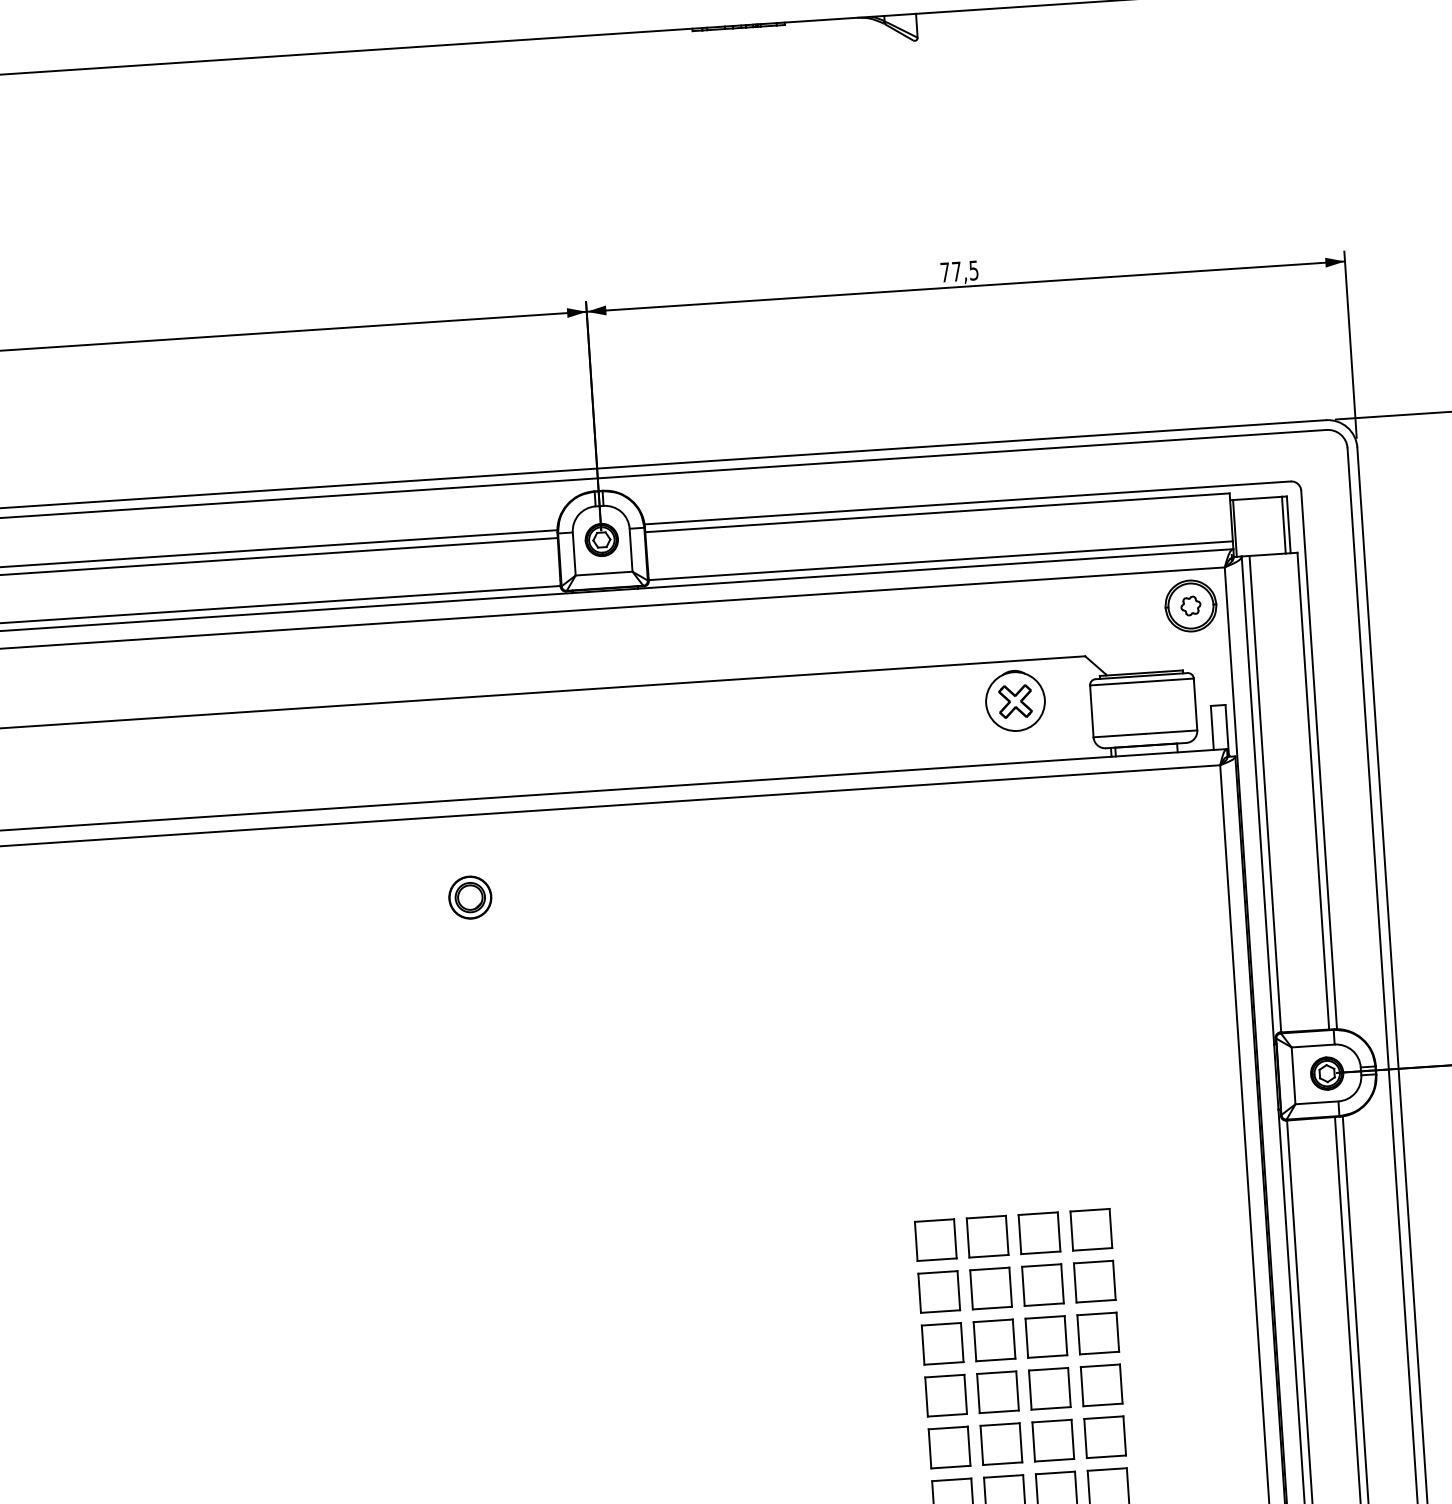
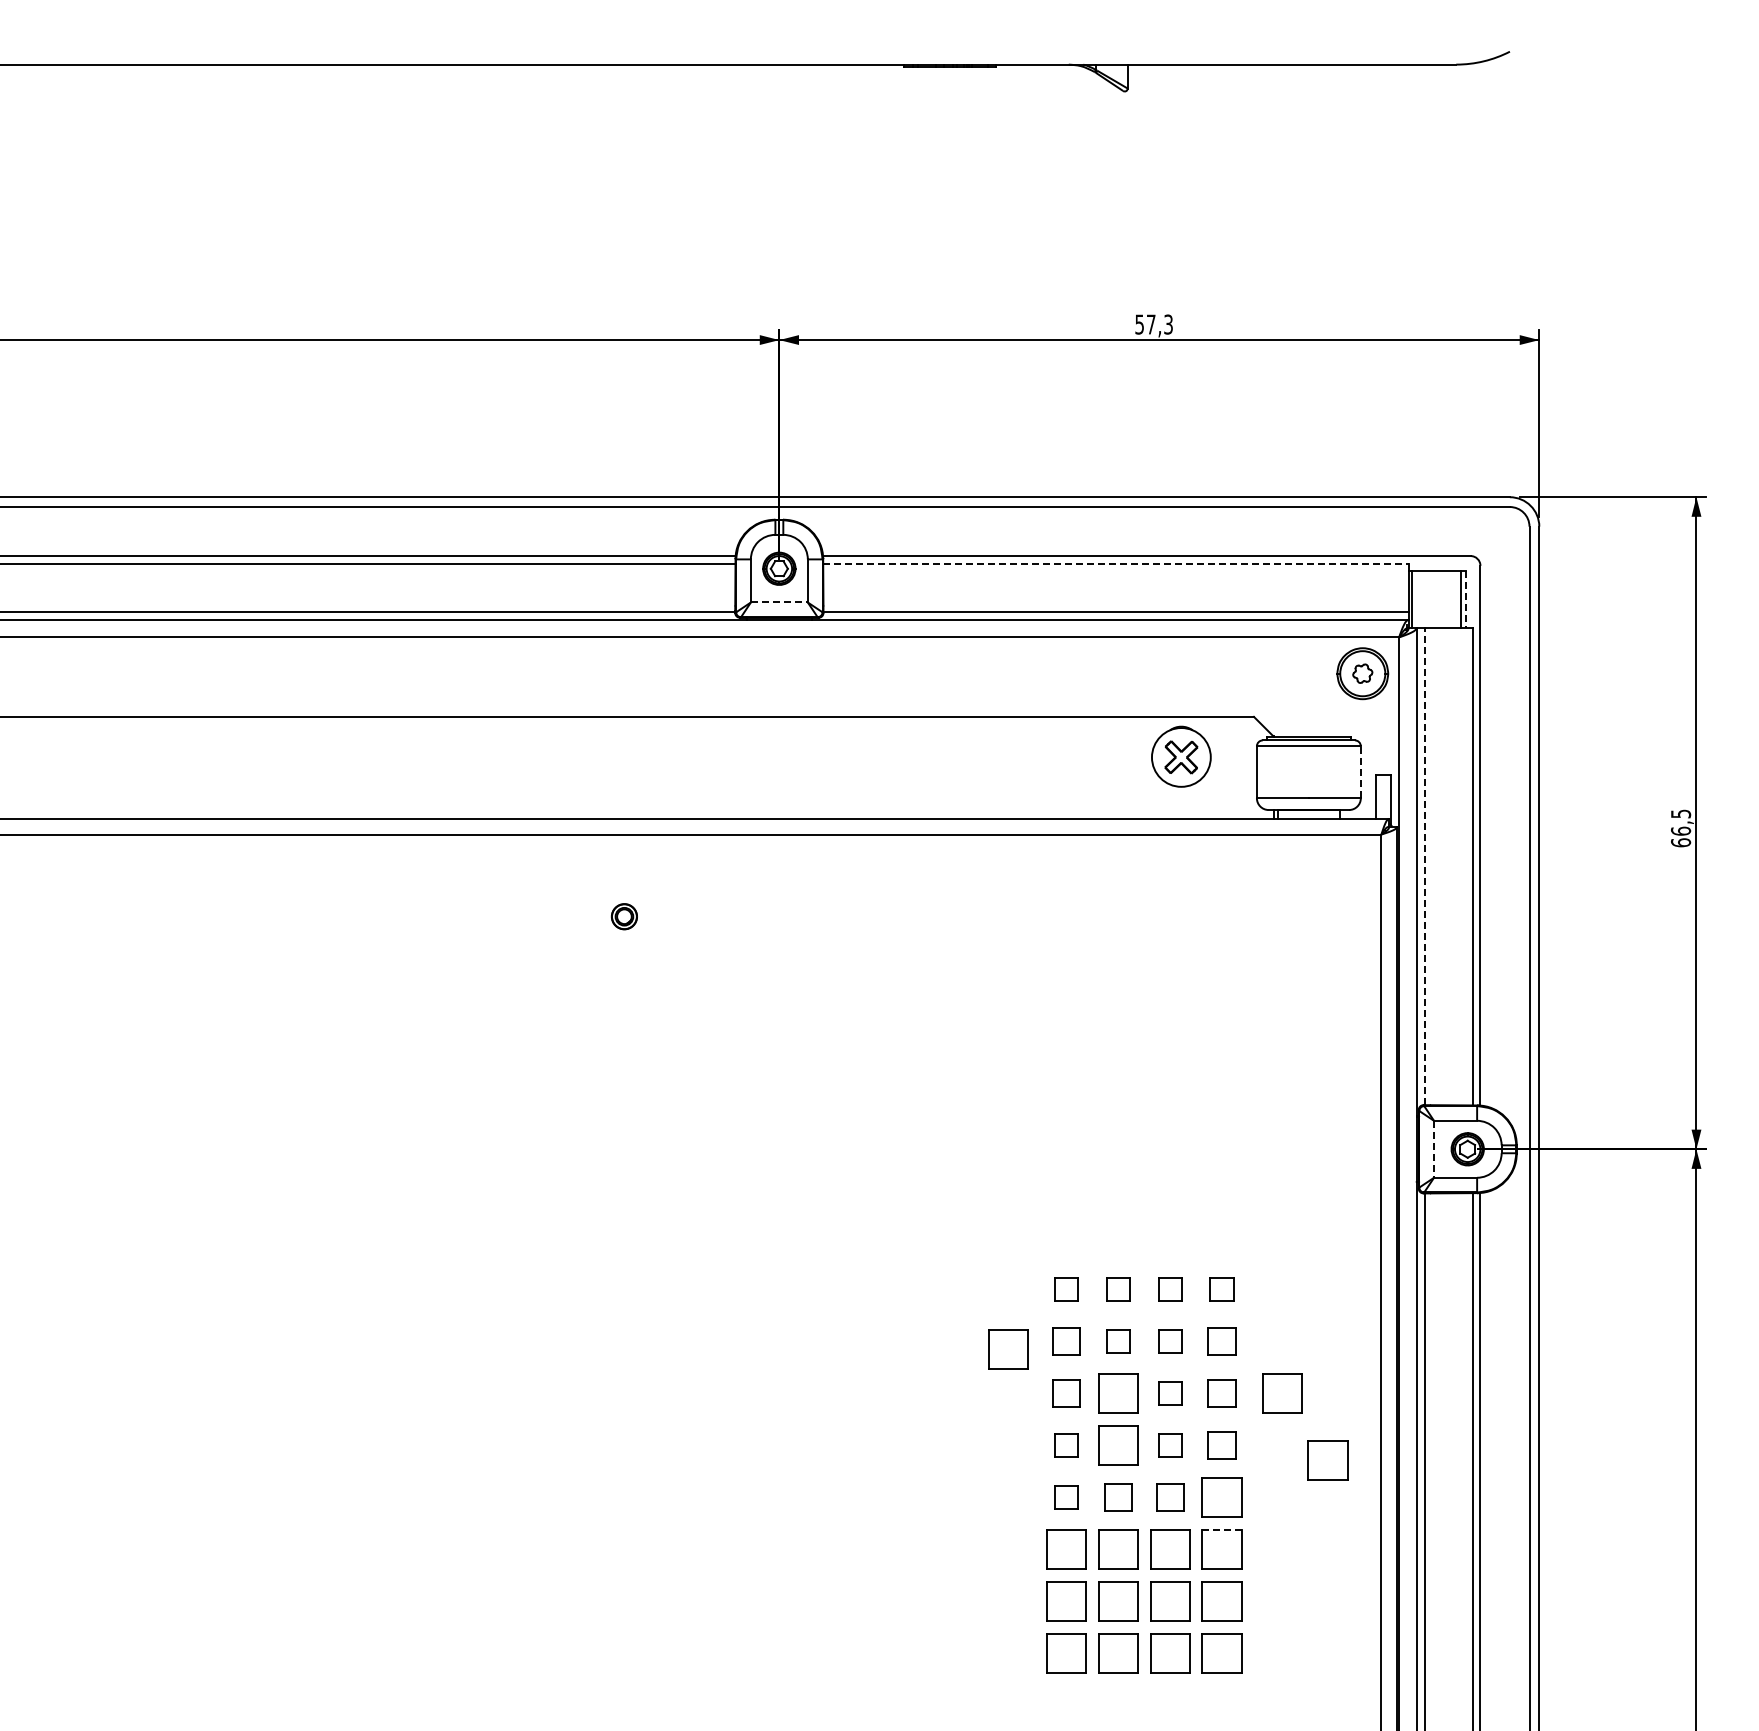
text: (958, 271) -> (1153, 324), 77,5 -> 57,3
line: (937, 512) -> (1116, 563), solid -> dashed
line: (1288, 525) -> (1465, 599), solid -> dashed
line: (604, 573) -> (779, 602), solid -> dashed
line: (1195, 704) -> (1360, 772), solid -> dashed
line: (1265, 794) -> (1424, 866), solid -> dashed
part: (470, 897) -> (624, 916), size x0.6
line: (1294, 1076) -> (1434, 1149), solid -> dashed
part: (1090, 1229) -> (1221, 1289), size x0.6
part: (1039, 1233) -> (1170, 1289), size x0.6
part: (988, 1236) -> (1118, 1289), size x0.6
part: (936, 1240) -> (1066, 1289), size x0.6
part: (1094, 1281) -> (1221, 1341), size x0.7
part: (1043, 1285) -> (1170, 1341), size x0.6
part: (991, 1288) -> (1118, 1341), size x0.6
part: (939, 1291) -> (1066, 1341), size x0.7
part: (882, 1303) -> (1008, 1349), added
part: (1158, 1329) -> (1282, 1393), added
part: (1097, 1333) -> (1221, 1393), size x0.7
part: (1046, 1336) -> (1170, 1393), size x0.6
part: (943, 1343) -> (1066, 1393), size x0.7
part: (1101, 1385) -> (1221, 1445), size x0.7
part: (1050, 1388) -> (1170, 1445), size x0.6
part: (1207, 1393) -> (1327, 1460), added
part: (946, 1395) -> (1066, 1445), size x0.6
part: (1053, 1440) -> (1170, 1497), size x0.7
part: (1001, 1444) -> (1118, 1497), size x0.7
part: (949, 1447) -> (1066, 1497), size x0.6
line: (1107, 1469) -> (1222, 1529), solid -> dashed

